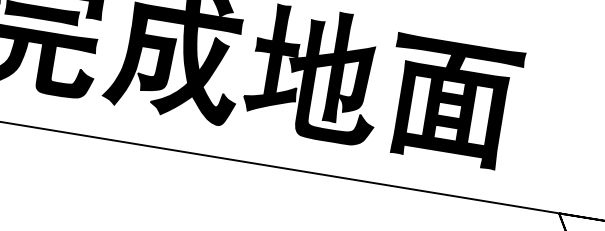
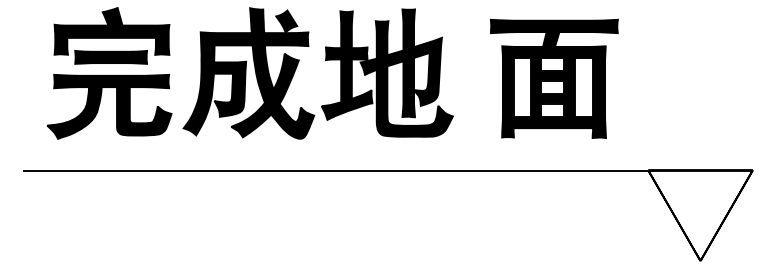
part: (452, 101) -> (554, 78), moved

